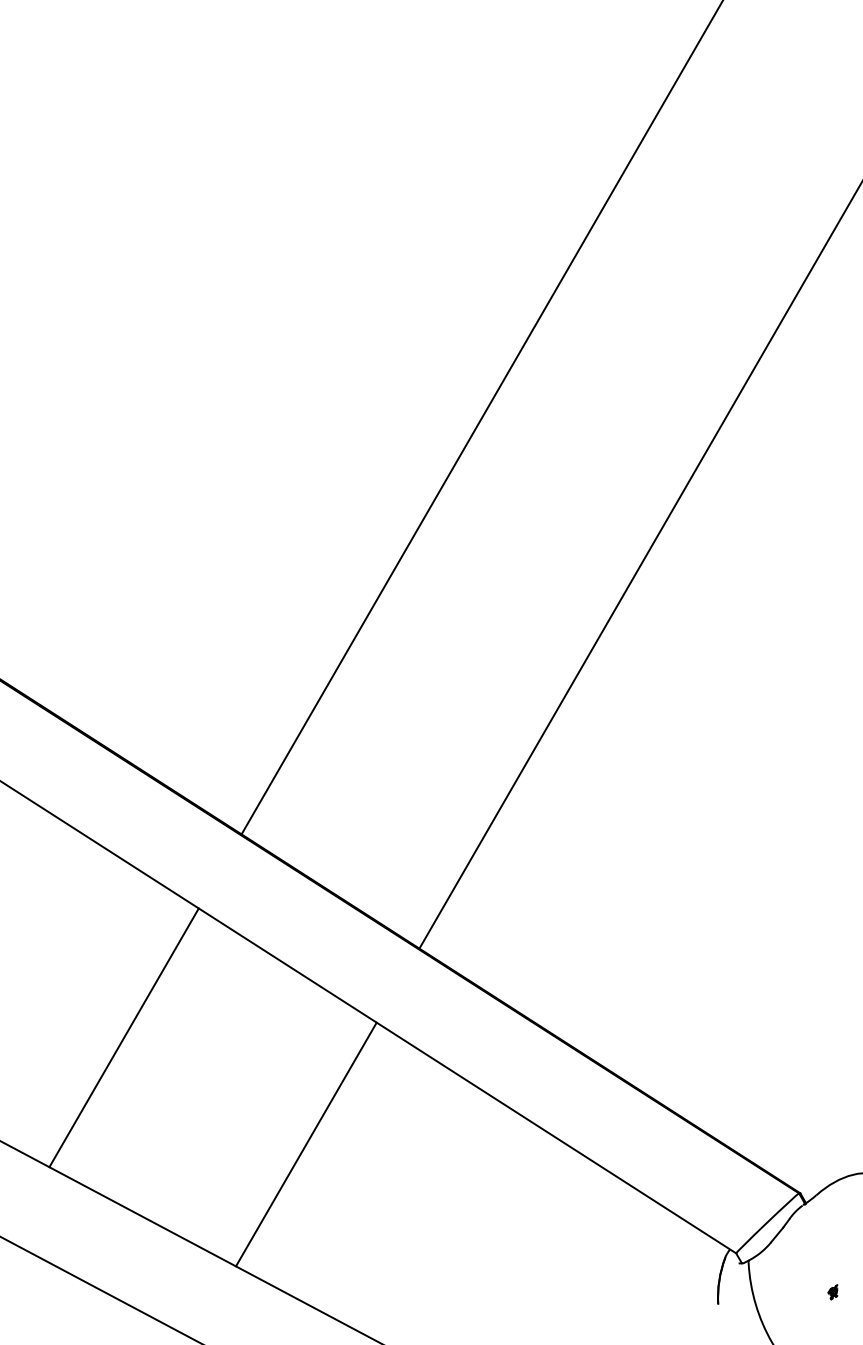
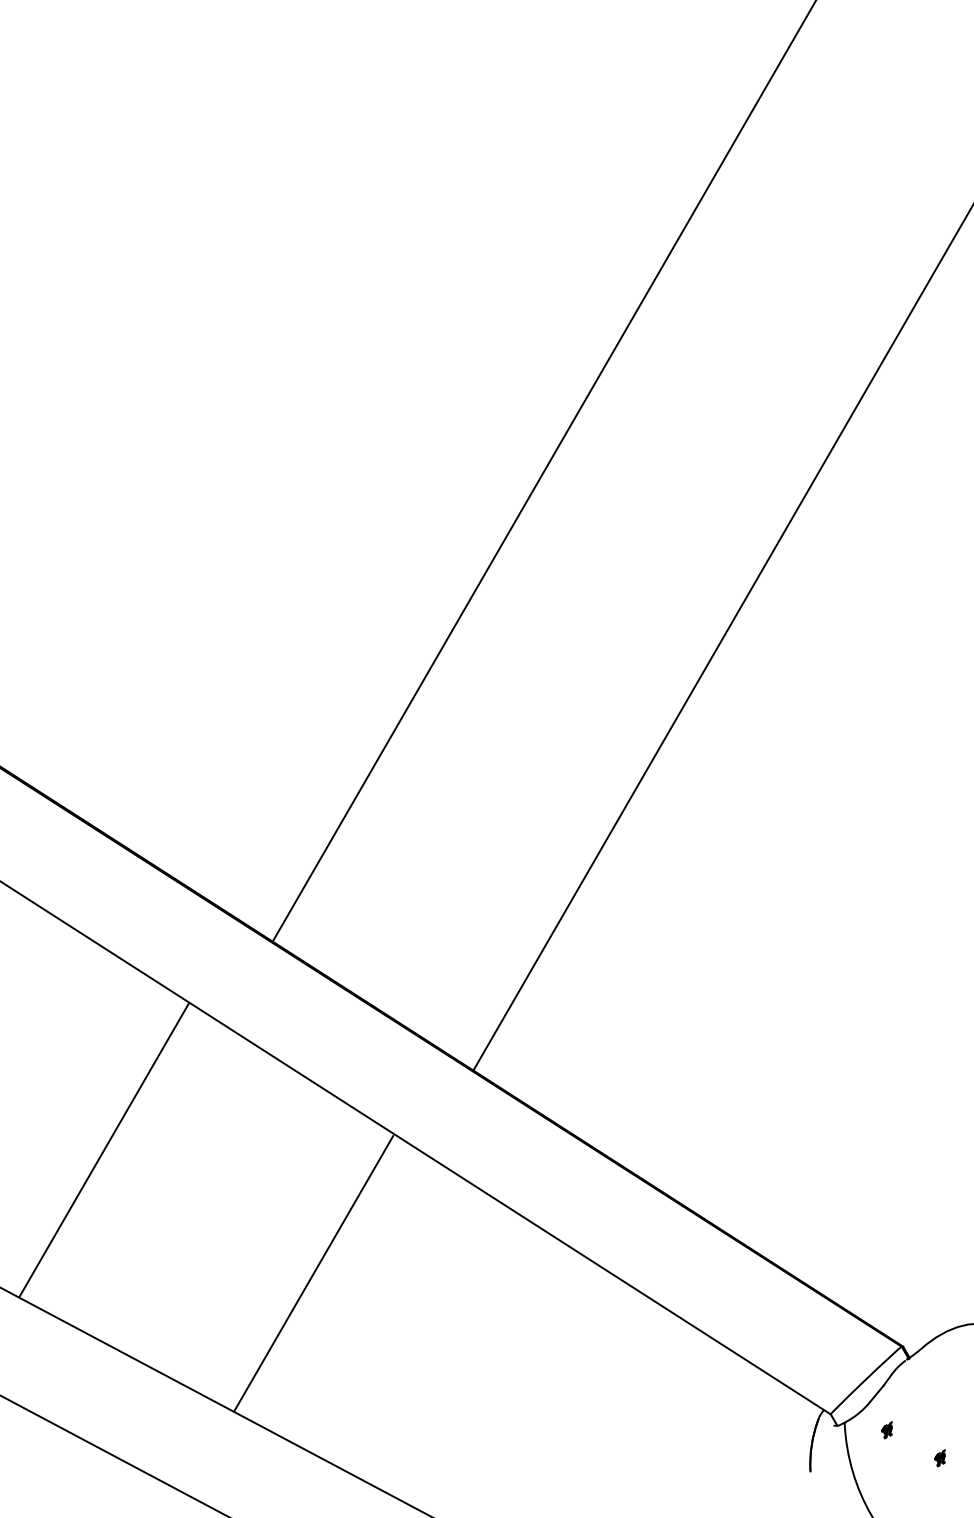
line: (123, 1038) -> (103, 1150), moved
line: (306, 1144) -> (313, 1273), moved
part: (785, 1267) -> (886, 1430), added

